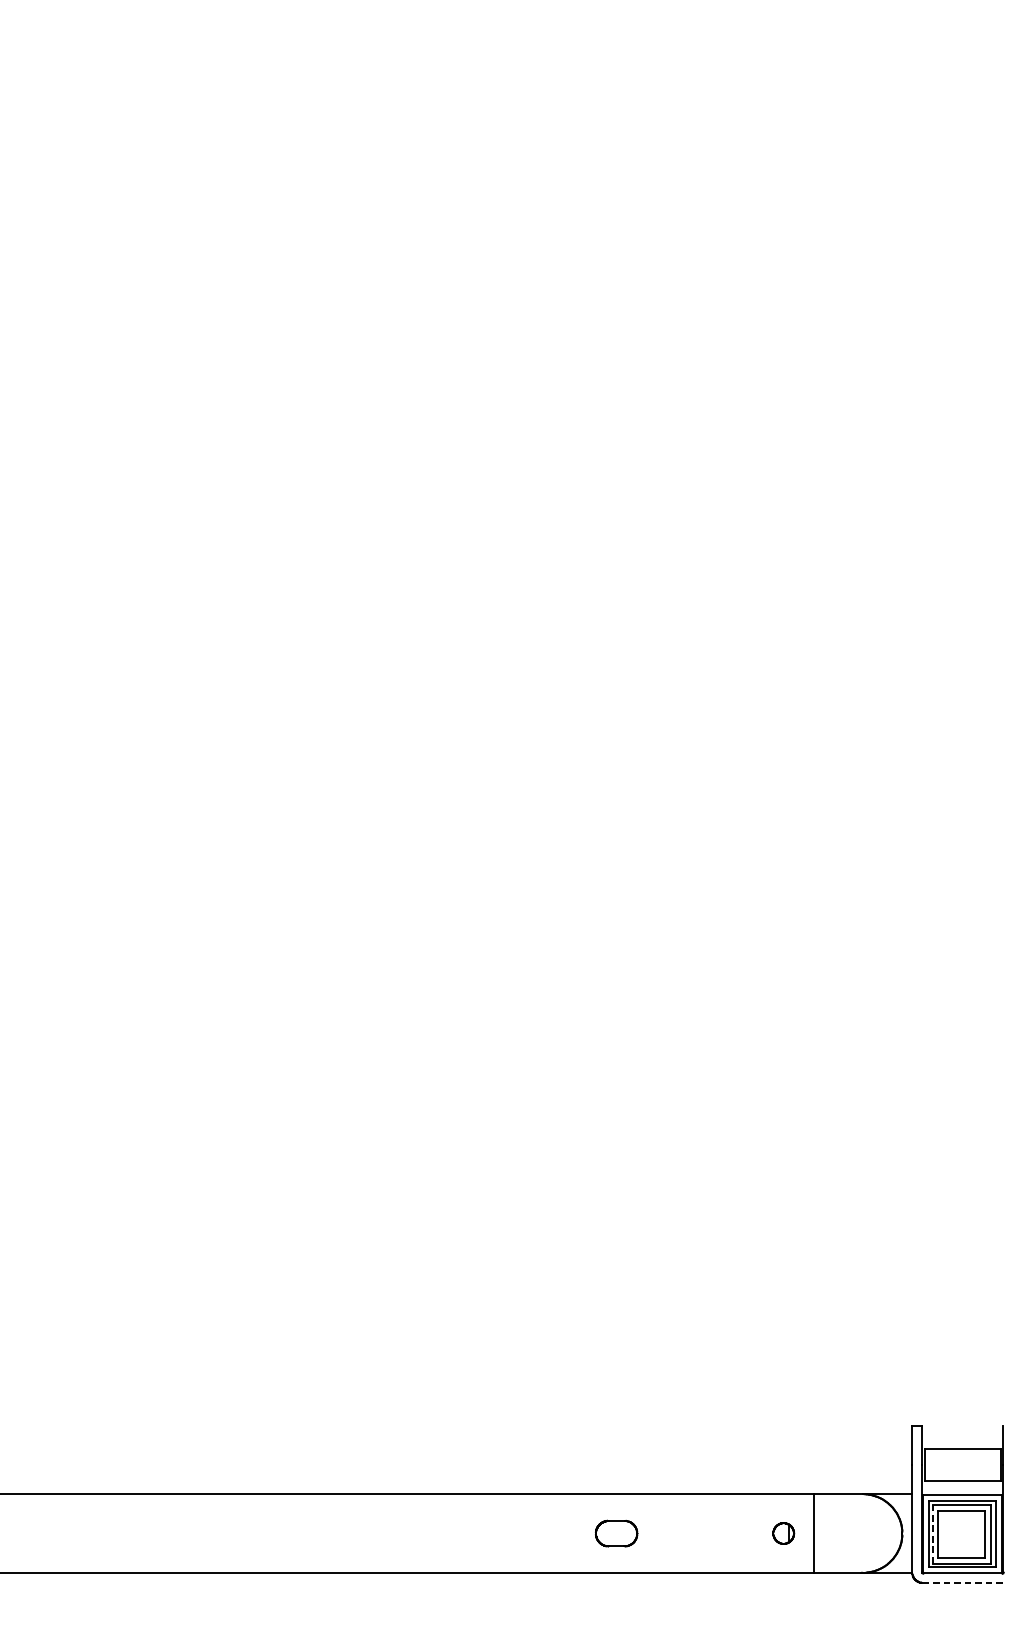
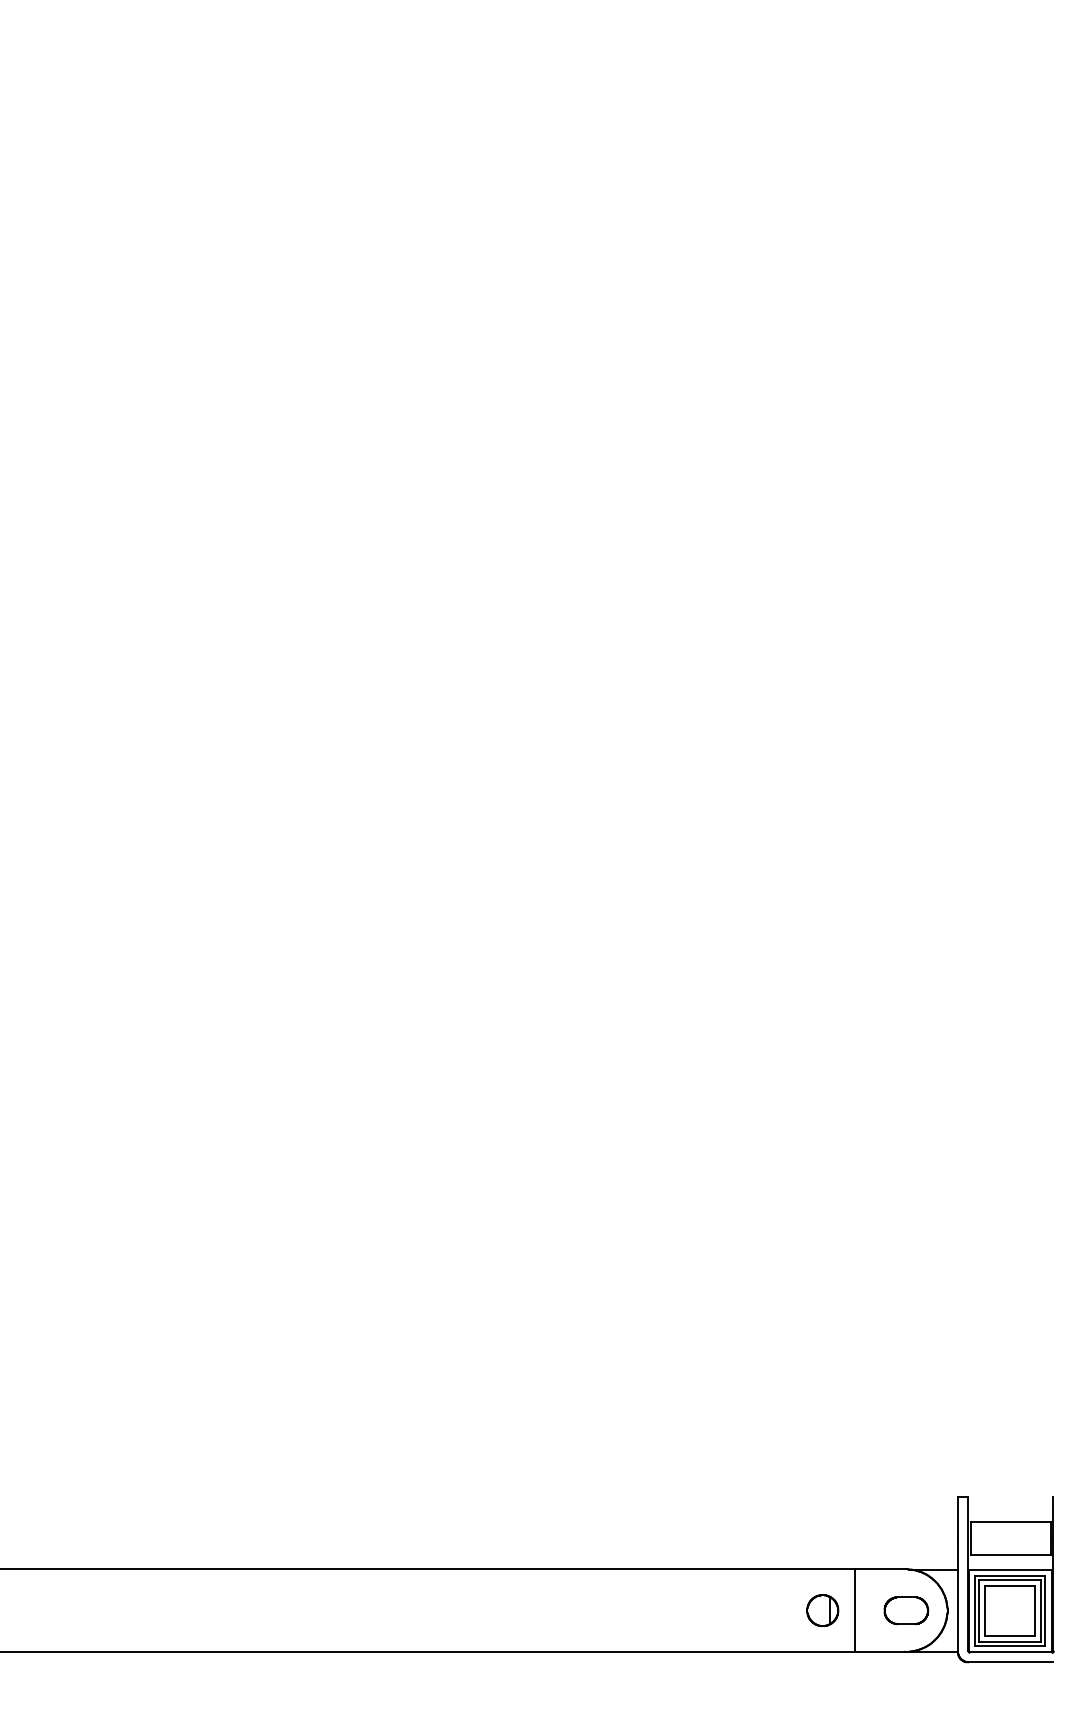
part: (616, 1533) -> (906, 1610), moved
part: (783, 1533) -> (822, 1610), size x1.43
line: (932, 1534) -> (979, 1611), dashed -> solid
line: (962, 1582) -> (1010, 1662), dashed -> solid

